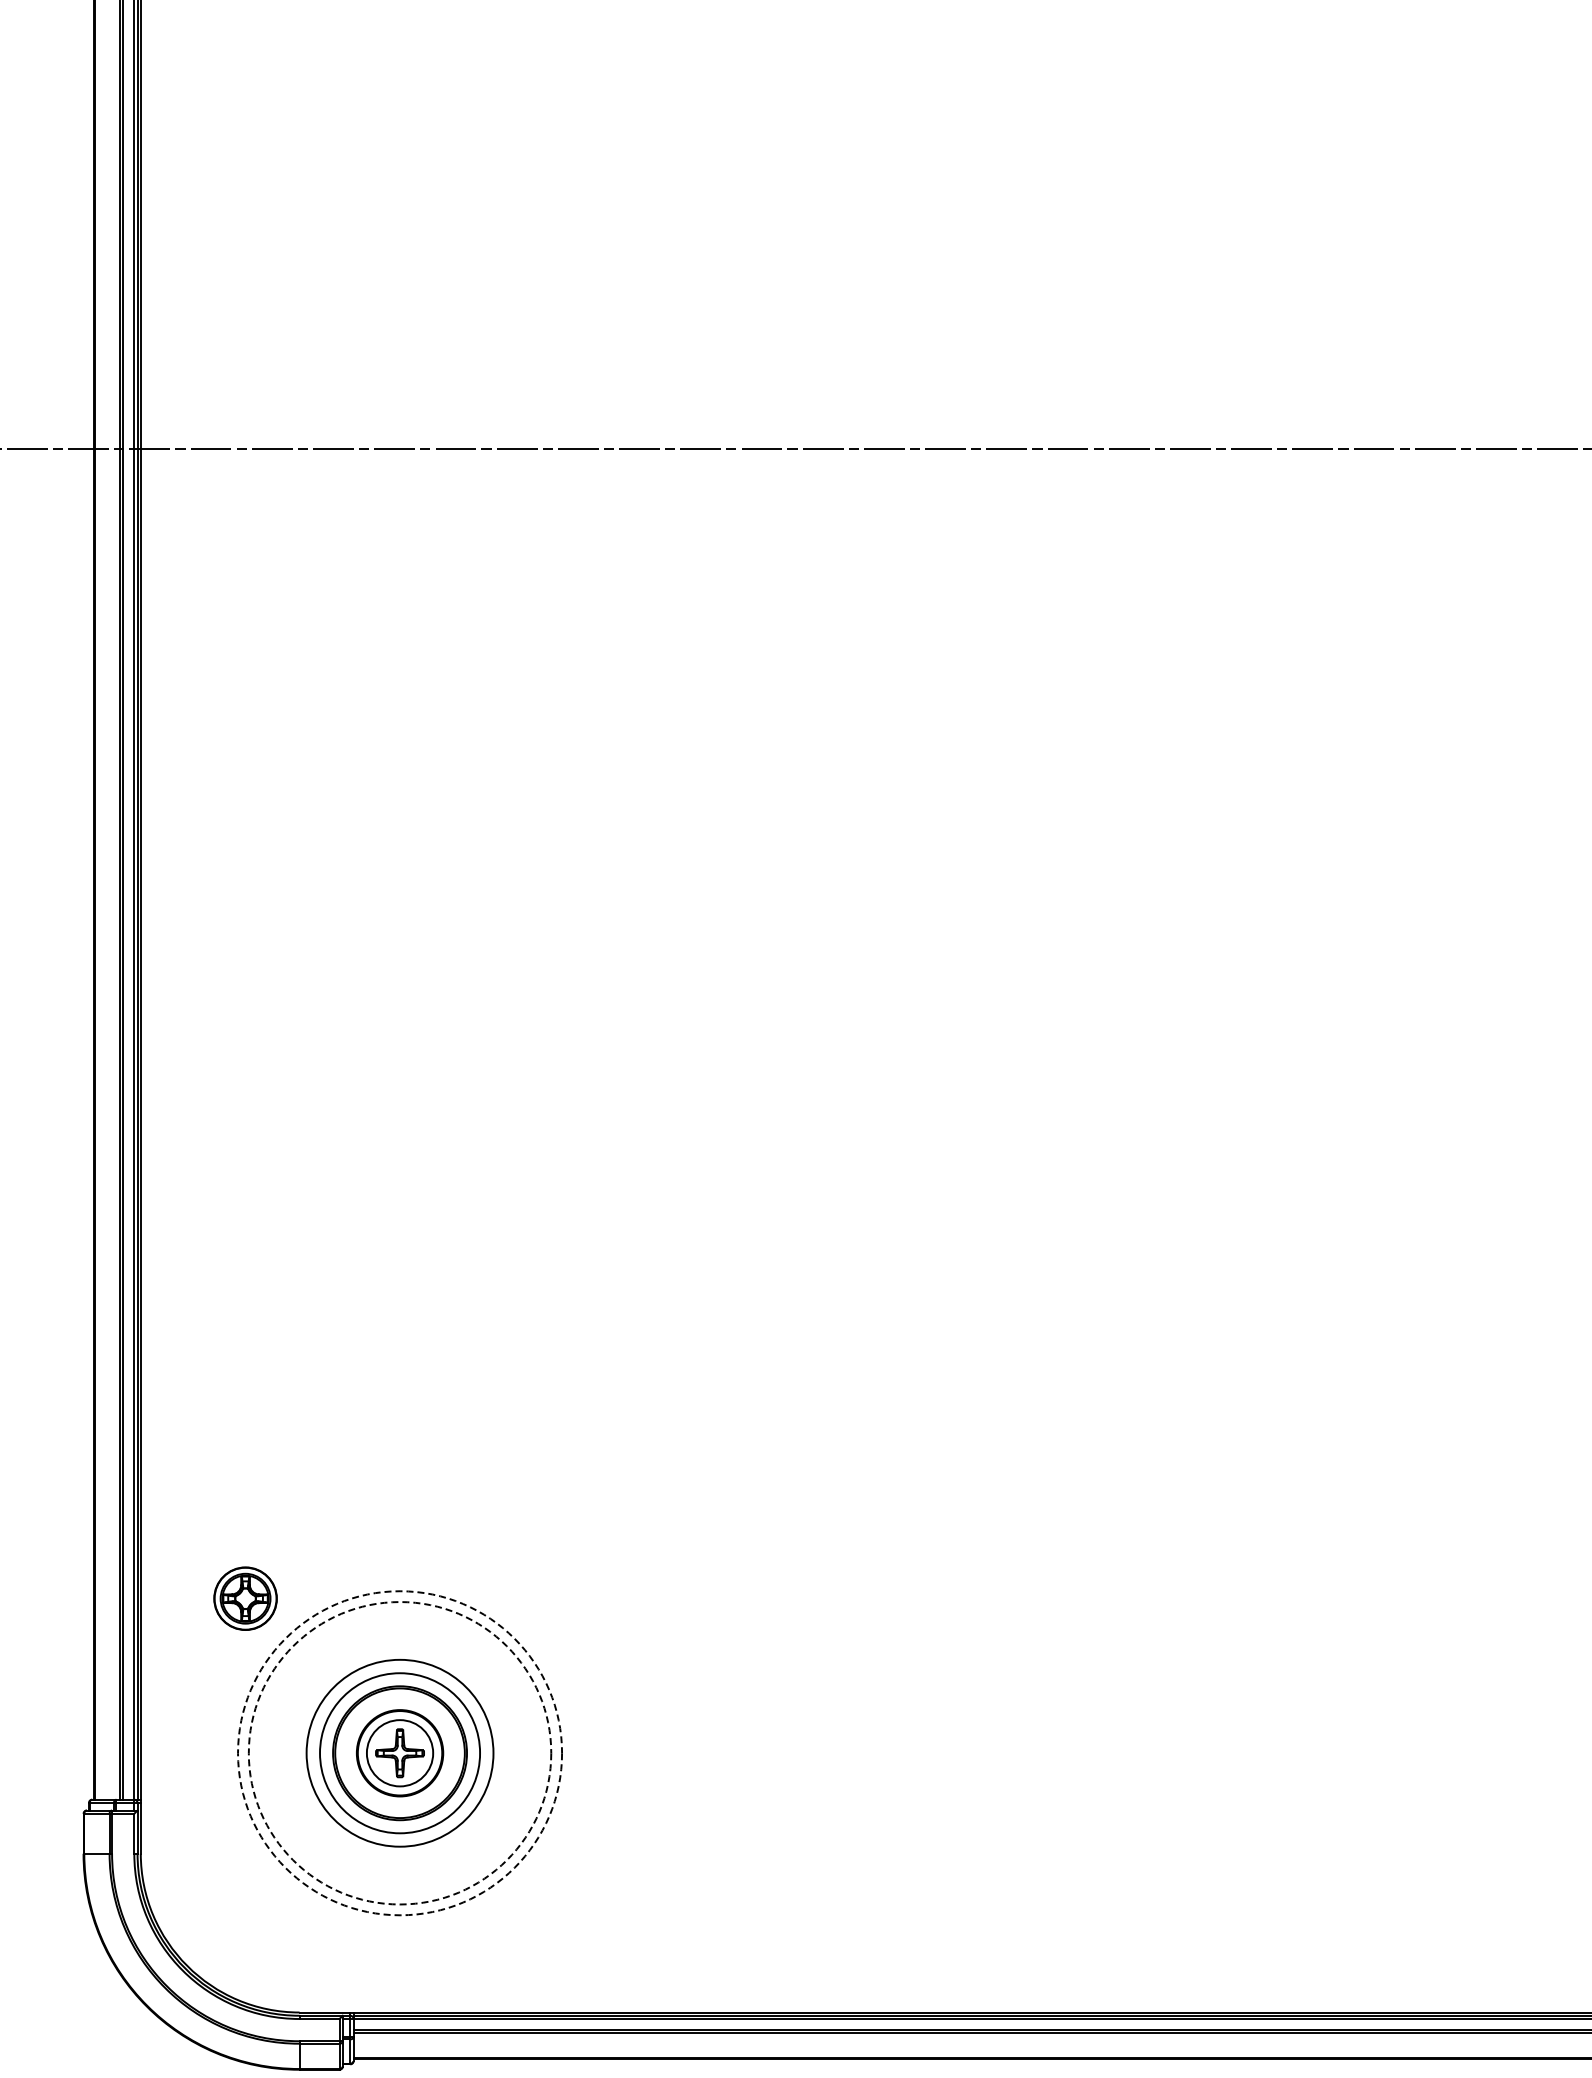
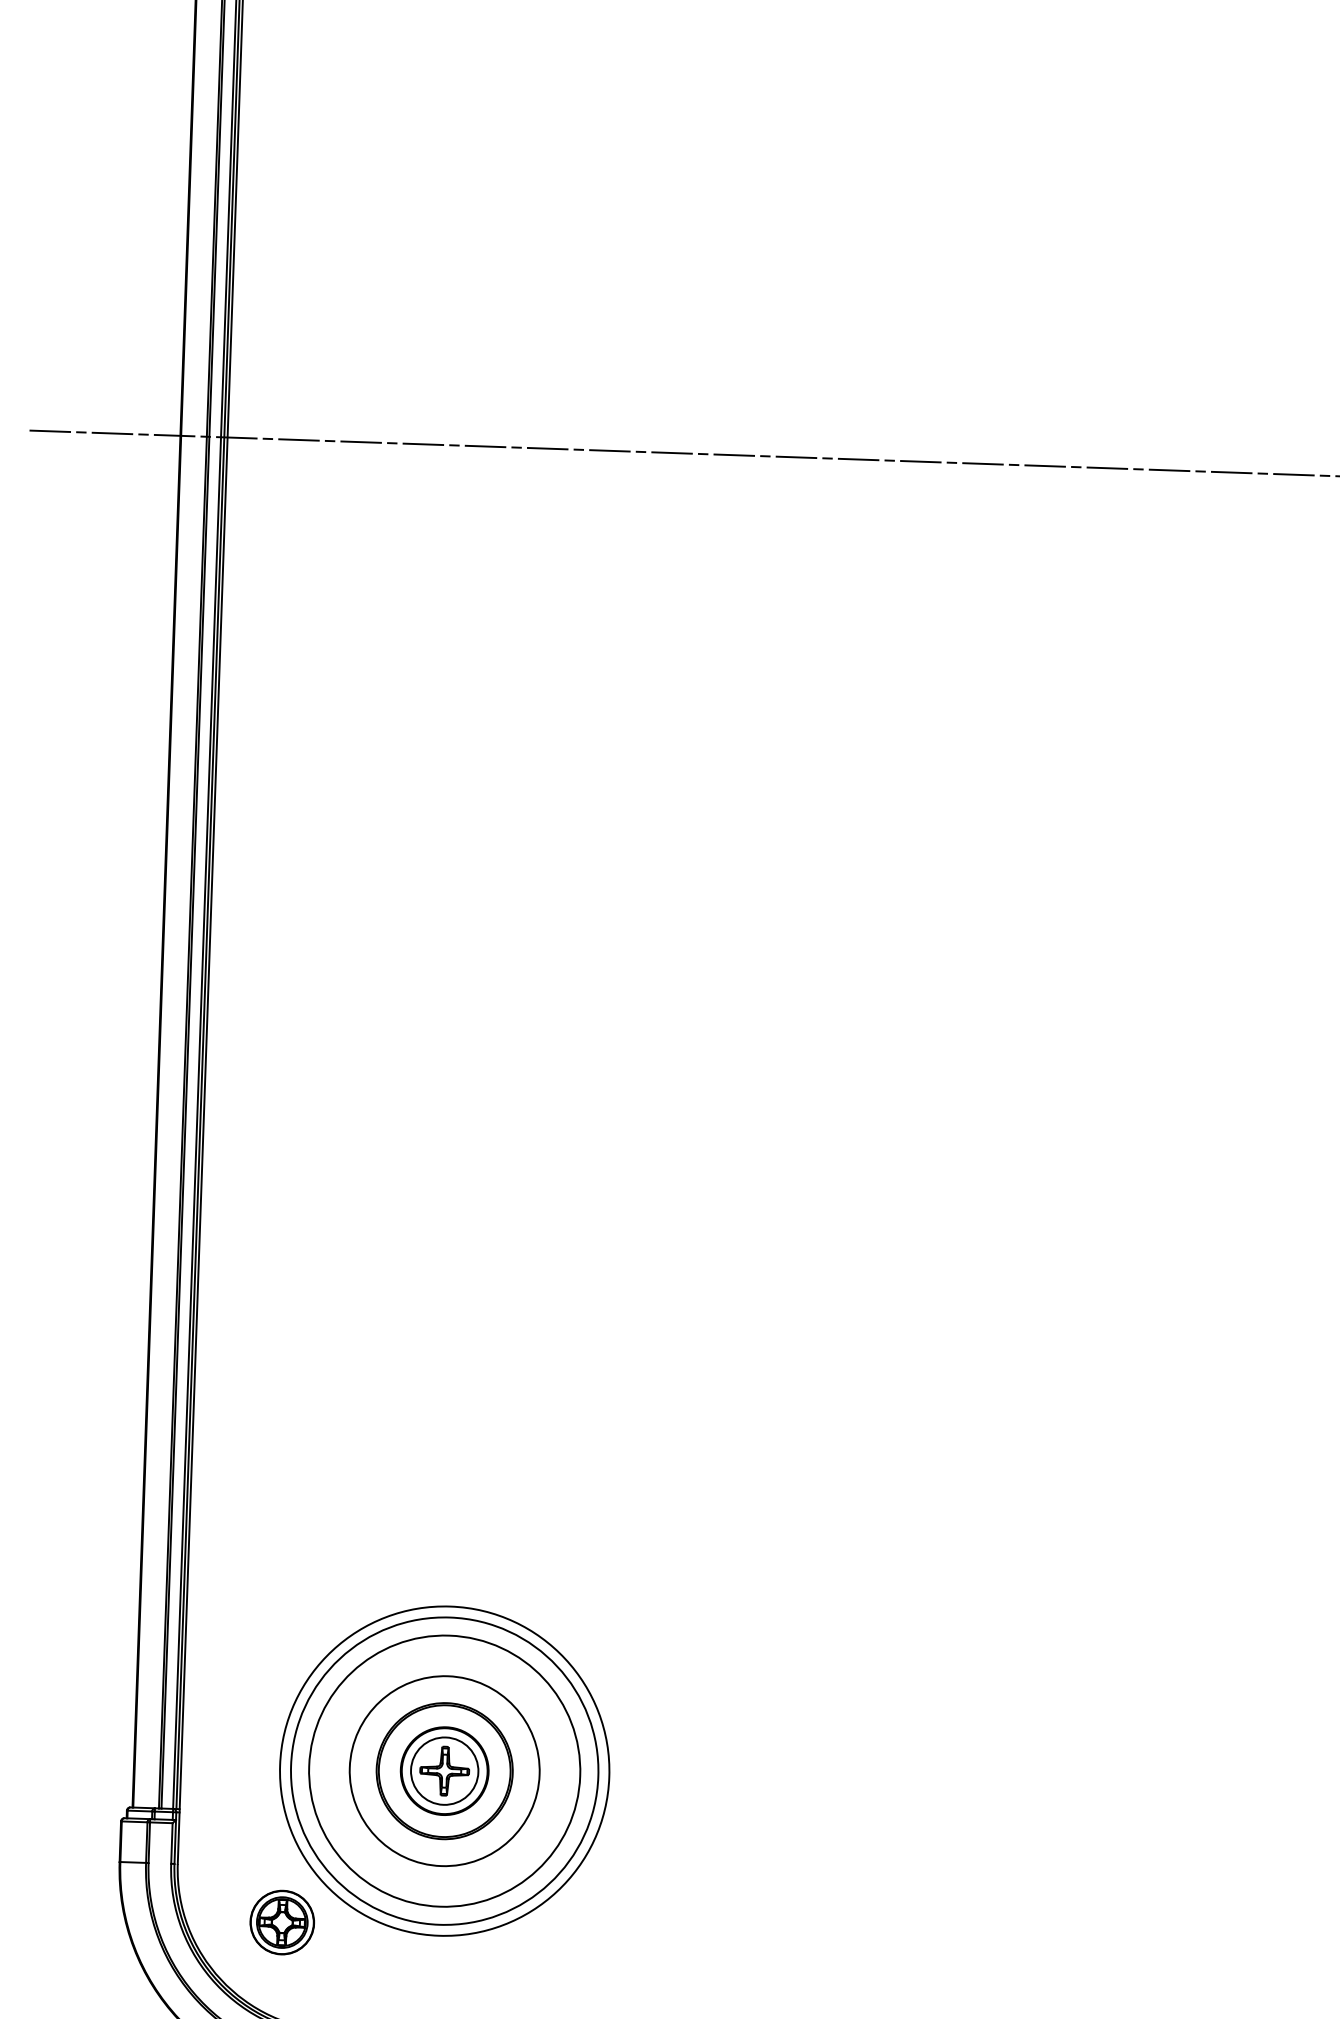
part: (245, 1598) -> (282, 1922), moved
circle: (399, 1752) -> (444, 1770), size x1.67
circle: (399, 1753) -> (444, 1771), dashed -> solid
circle: (400, 1753) -> (445, 1771), dashed -> solid

